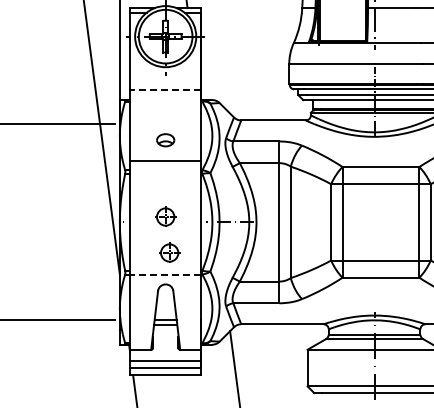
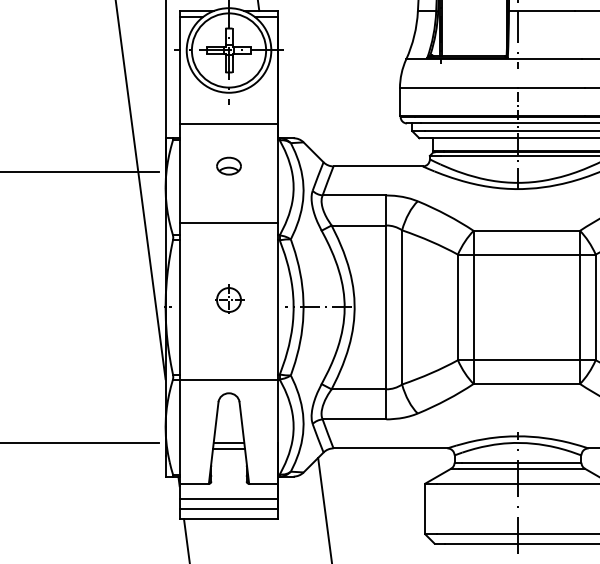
line: (165, 90) -> (228, 124), dashed -> solid
part: (165, 140) -> (228, 166), moved
part: (169, 252) -> (234, 349), removed
line: (165, 274) -> (228, 379), dashed -> solid

